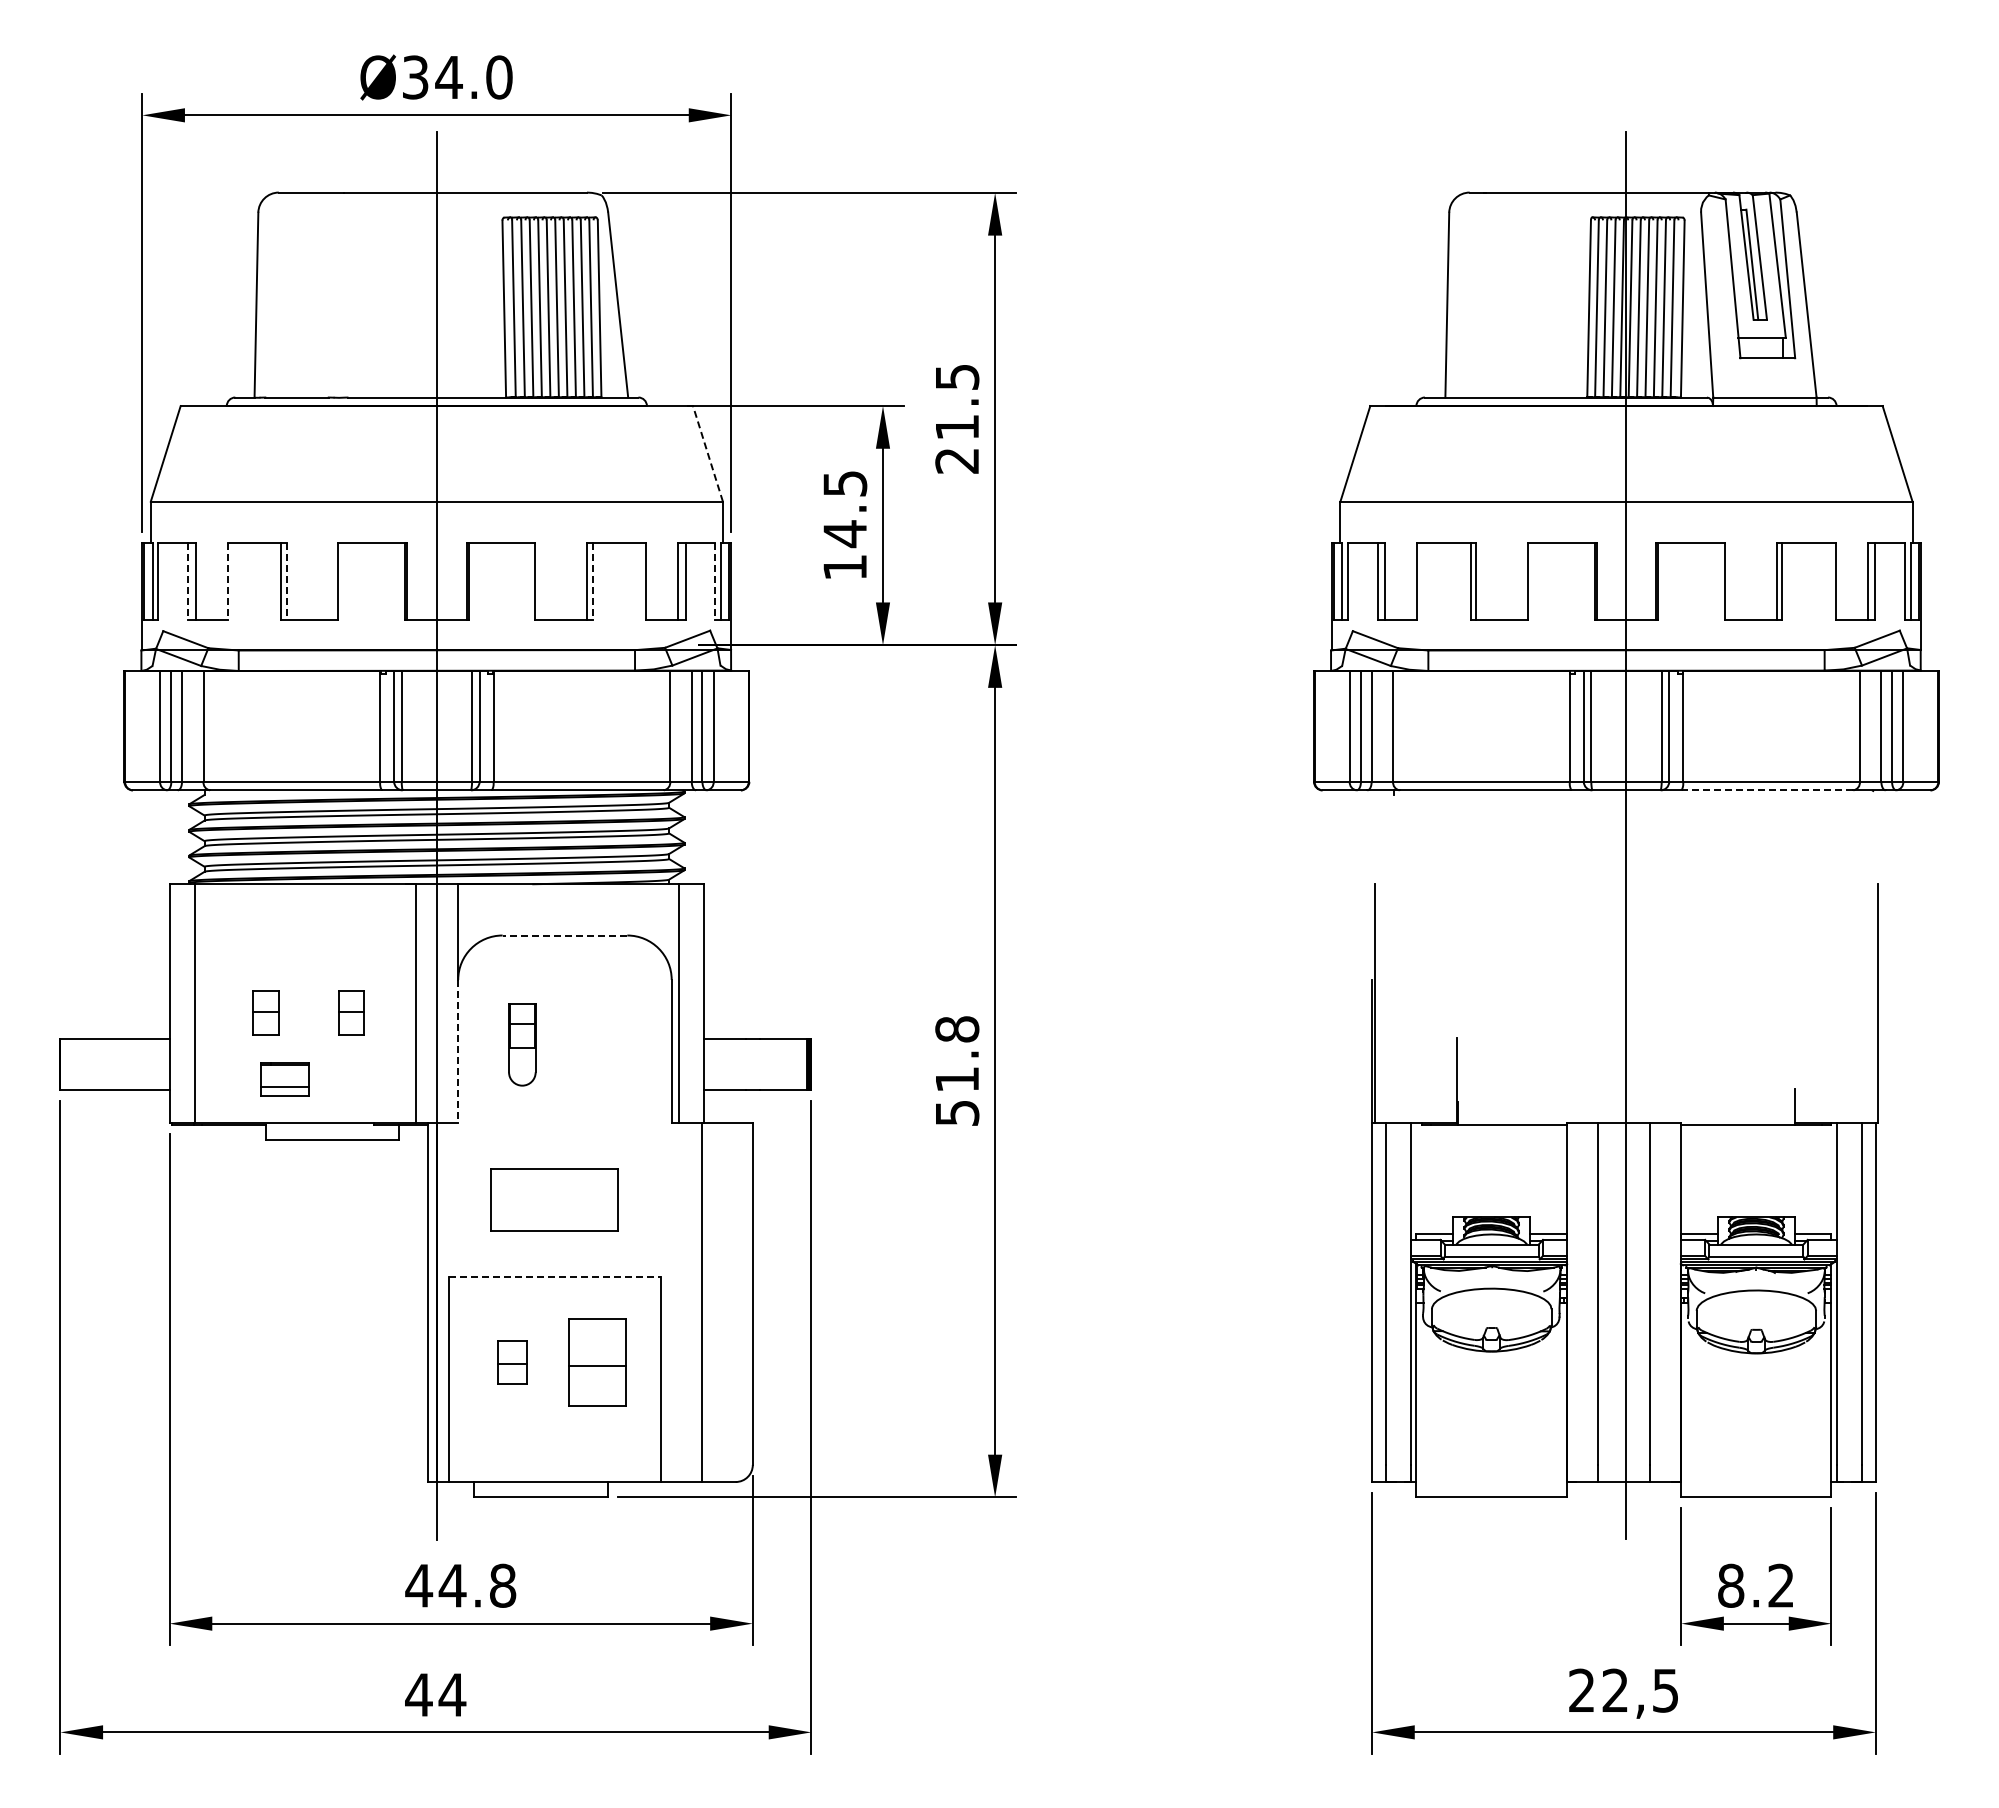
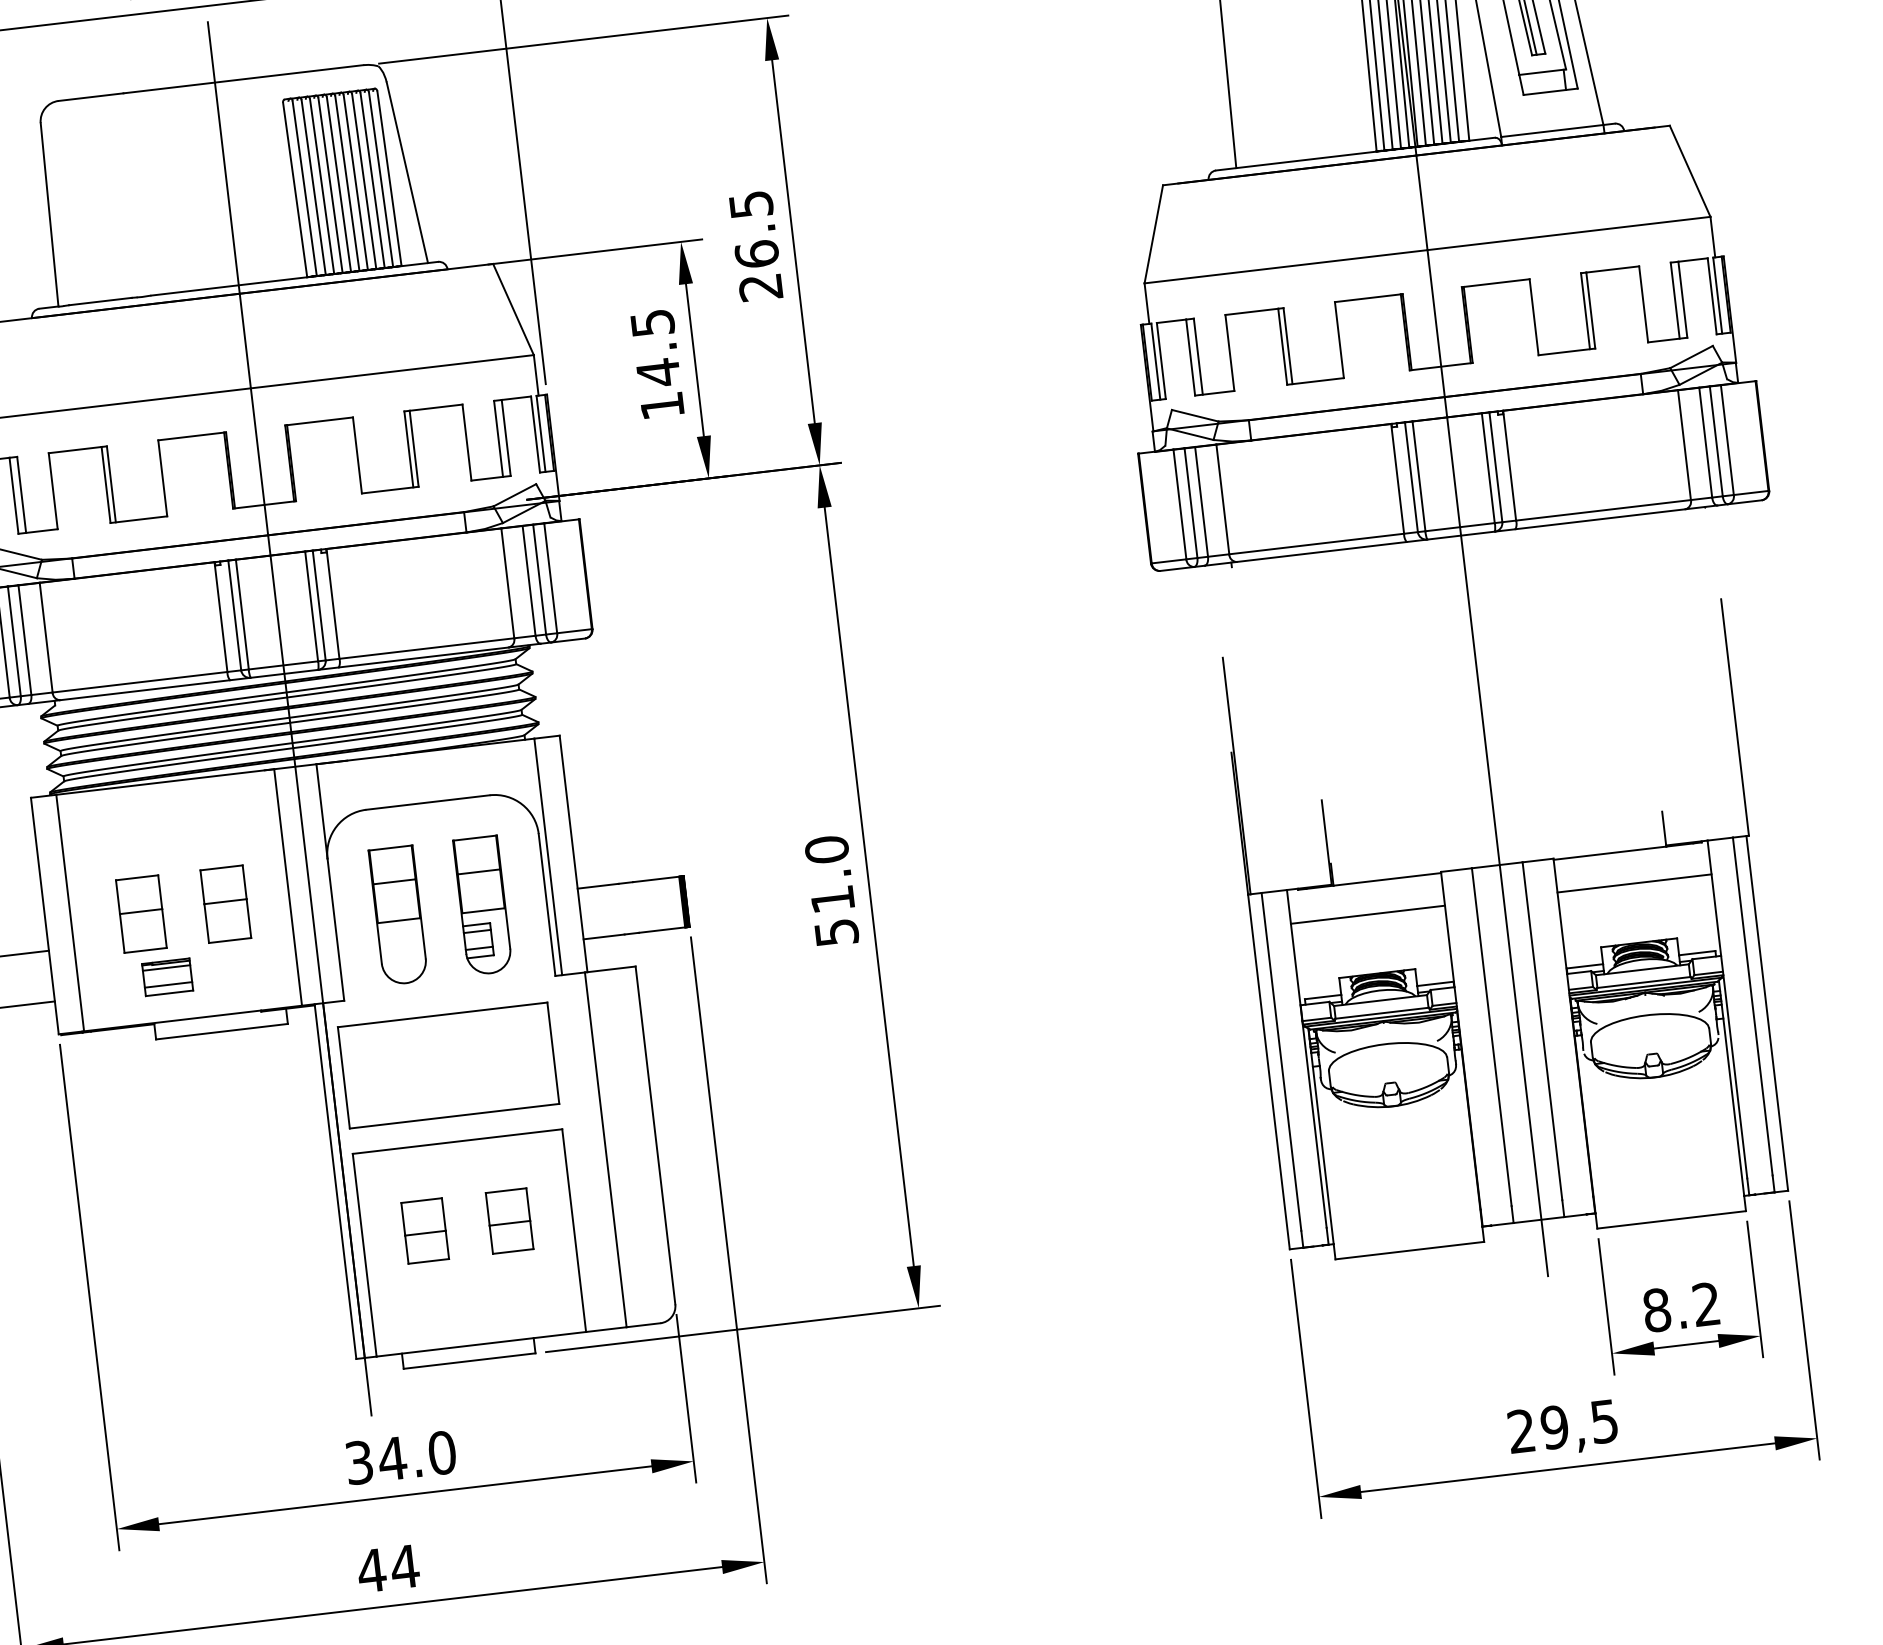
text: (957, 427) -> (757, 254), 21.5 -> 26.5
line: (707, 453) -> (512, 309), dashed -> solid
line: (188, 581) -> (14, 496), dashed -> solid
line: (227, 581) -> (53, 491), dashed -> solid
line: (286, 581) -> (111, 484), dashed -> solid
line: (592, 581) -> (414, 449), dashed -> solid
line: (715, 581) -> (535, 434), dashed -> solid
line: (1767, 790) -> (1600, 519), dashed -> solid
line: (564, 935) -> (427, 802), dashed -> solid
part: (265, 1012) -> (140, 913), size x1.67
part: (351, 1012) -> (225, 903), size x1.67
text: (957, 1029) -> (827, 849), 51.8 -> 51.0
part: (522, 1044) -> (398, 915), size x1.67
part: (607, 1044) -> (482, 905), added
line: (458, 1051) -> (336, 929), dashed -> solid
line: (284, 1069) -> (166, 967), added
line: (1489, 1157) -> (1368, 914), added
line: (1758, 1157) -> (1634, 883), added
part: (554, 1199) -> (448, 1064), size x1.67
line: (554, 1277) -> (457, 1142), dashed -> solid
part: (512, 1362) -> (425, 1230), size x1.43
part: (597, 1362) -> (509, 1221), size x0.71
text: (460, 1585) -> (400, 1457), 44.8 -> 34.0
text: (1615, 1690) -> (1554, 1427), 22,5 -> 29,5

